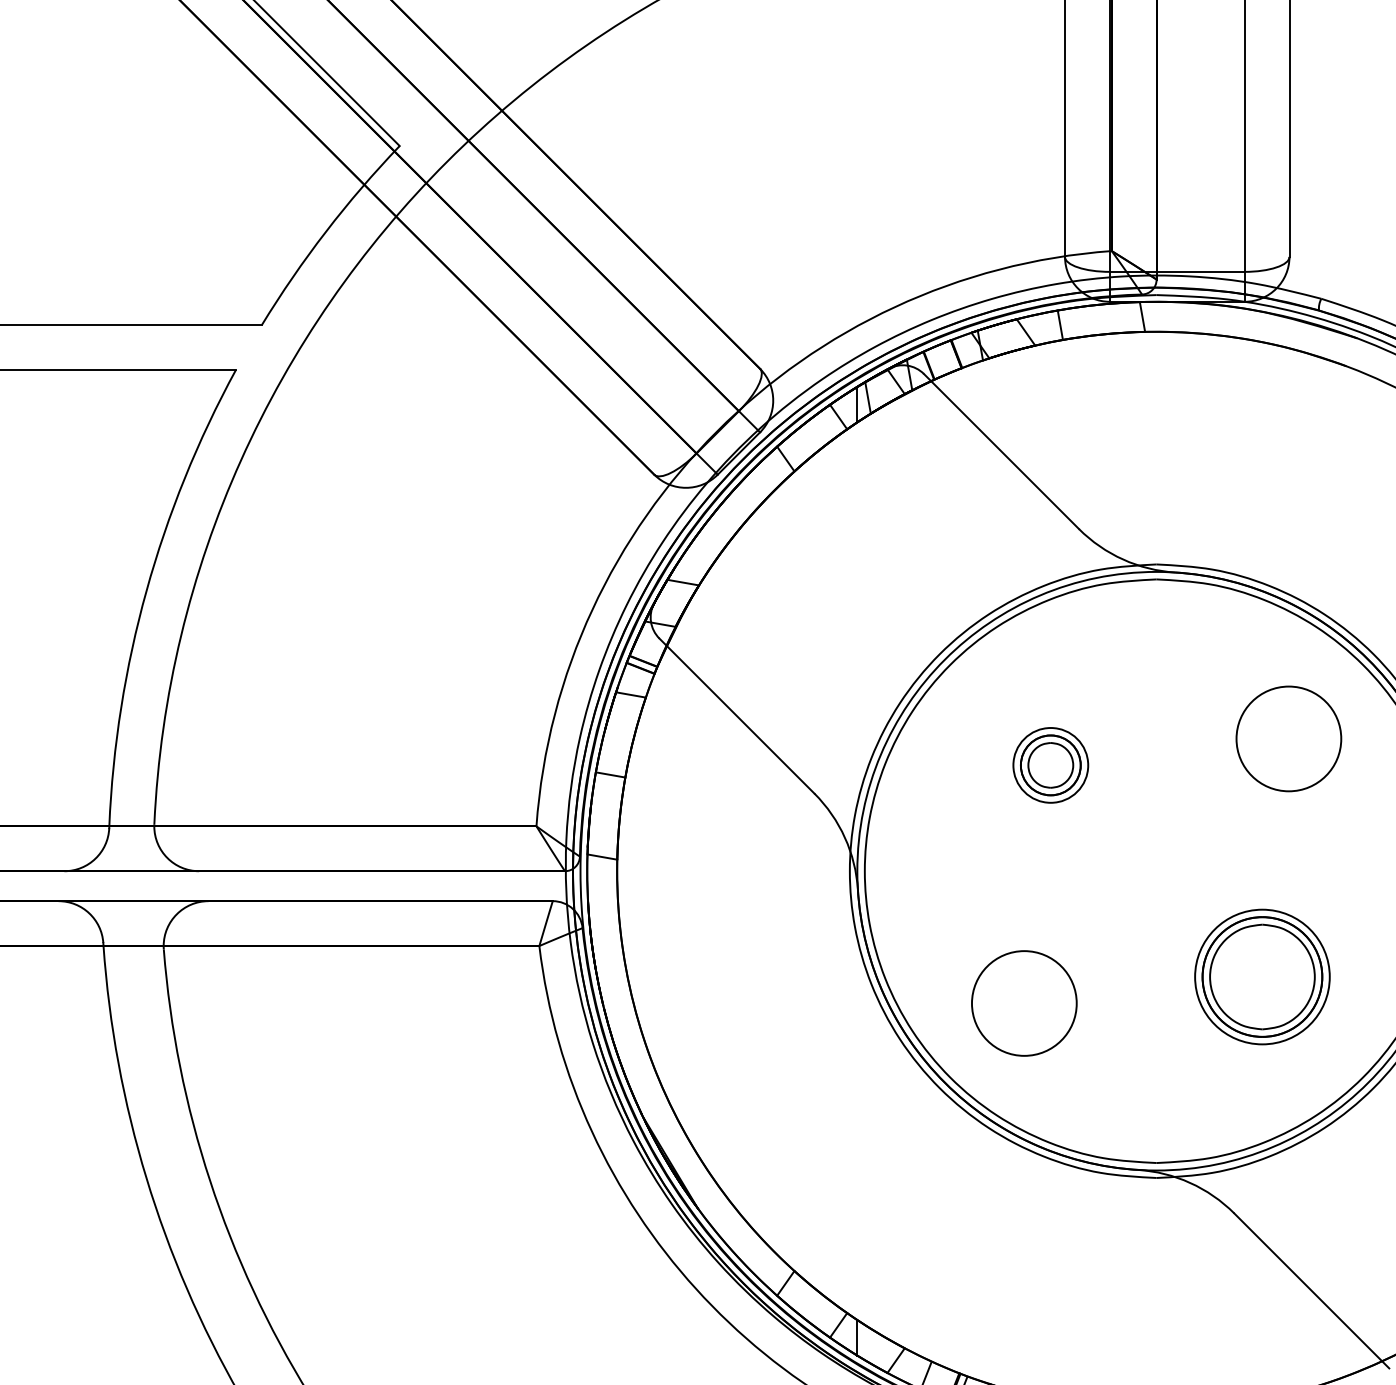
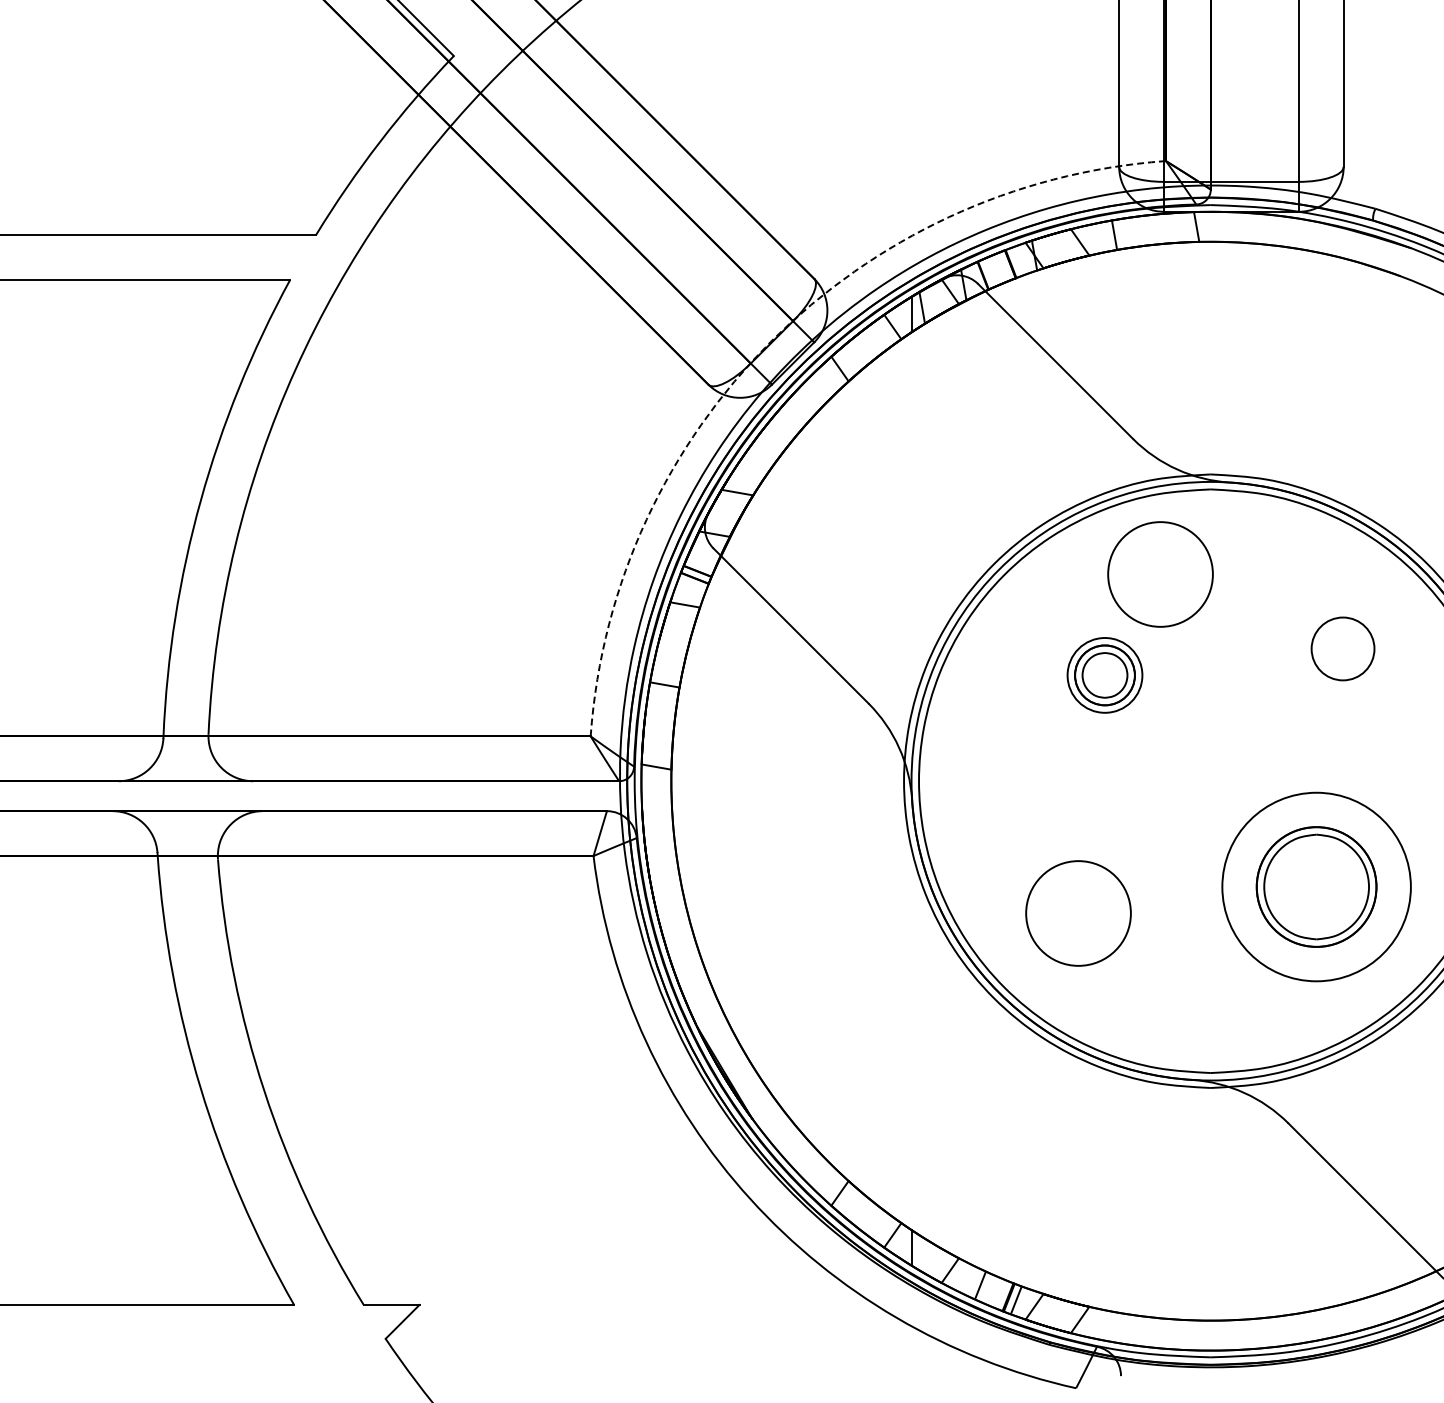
arc: (717, 431) -> (771, 341), solid -> dashed
circle: (1106, 664) -> (1160, 574), added
circle: (1288, 738) -> (1342, 648), size x0.6
circle: (1262, 976) -> (1316, 886), size x1.4

